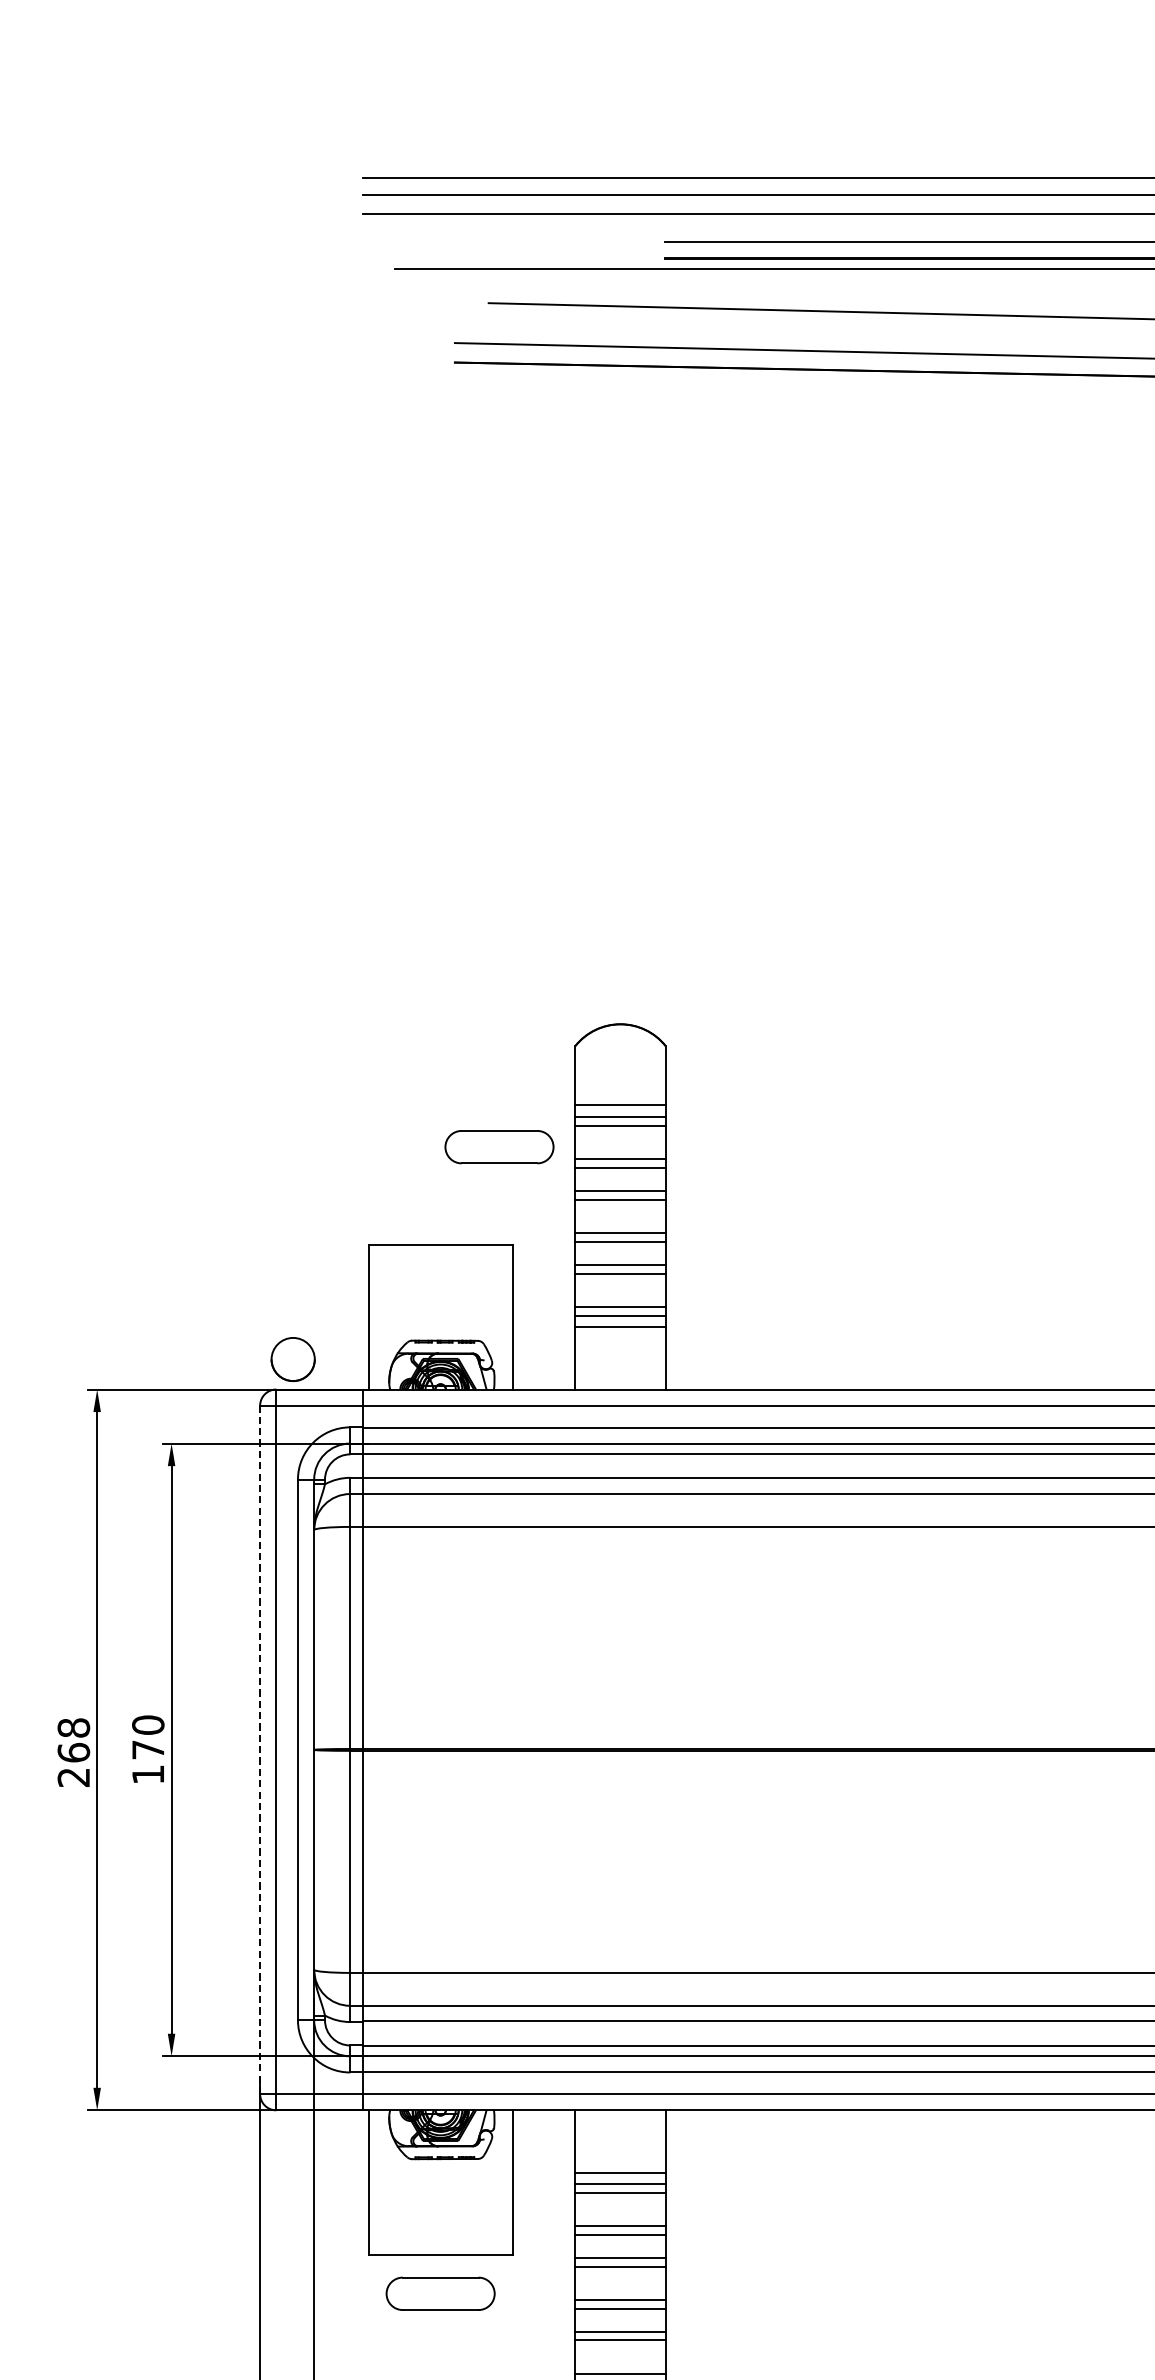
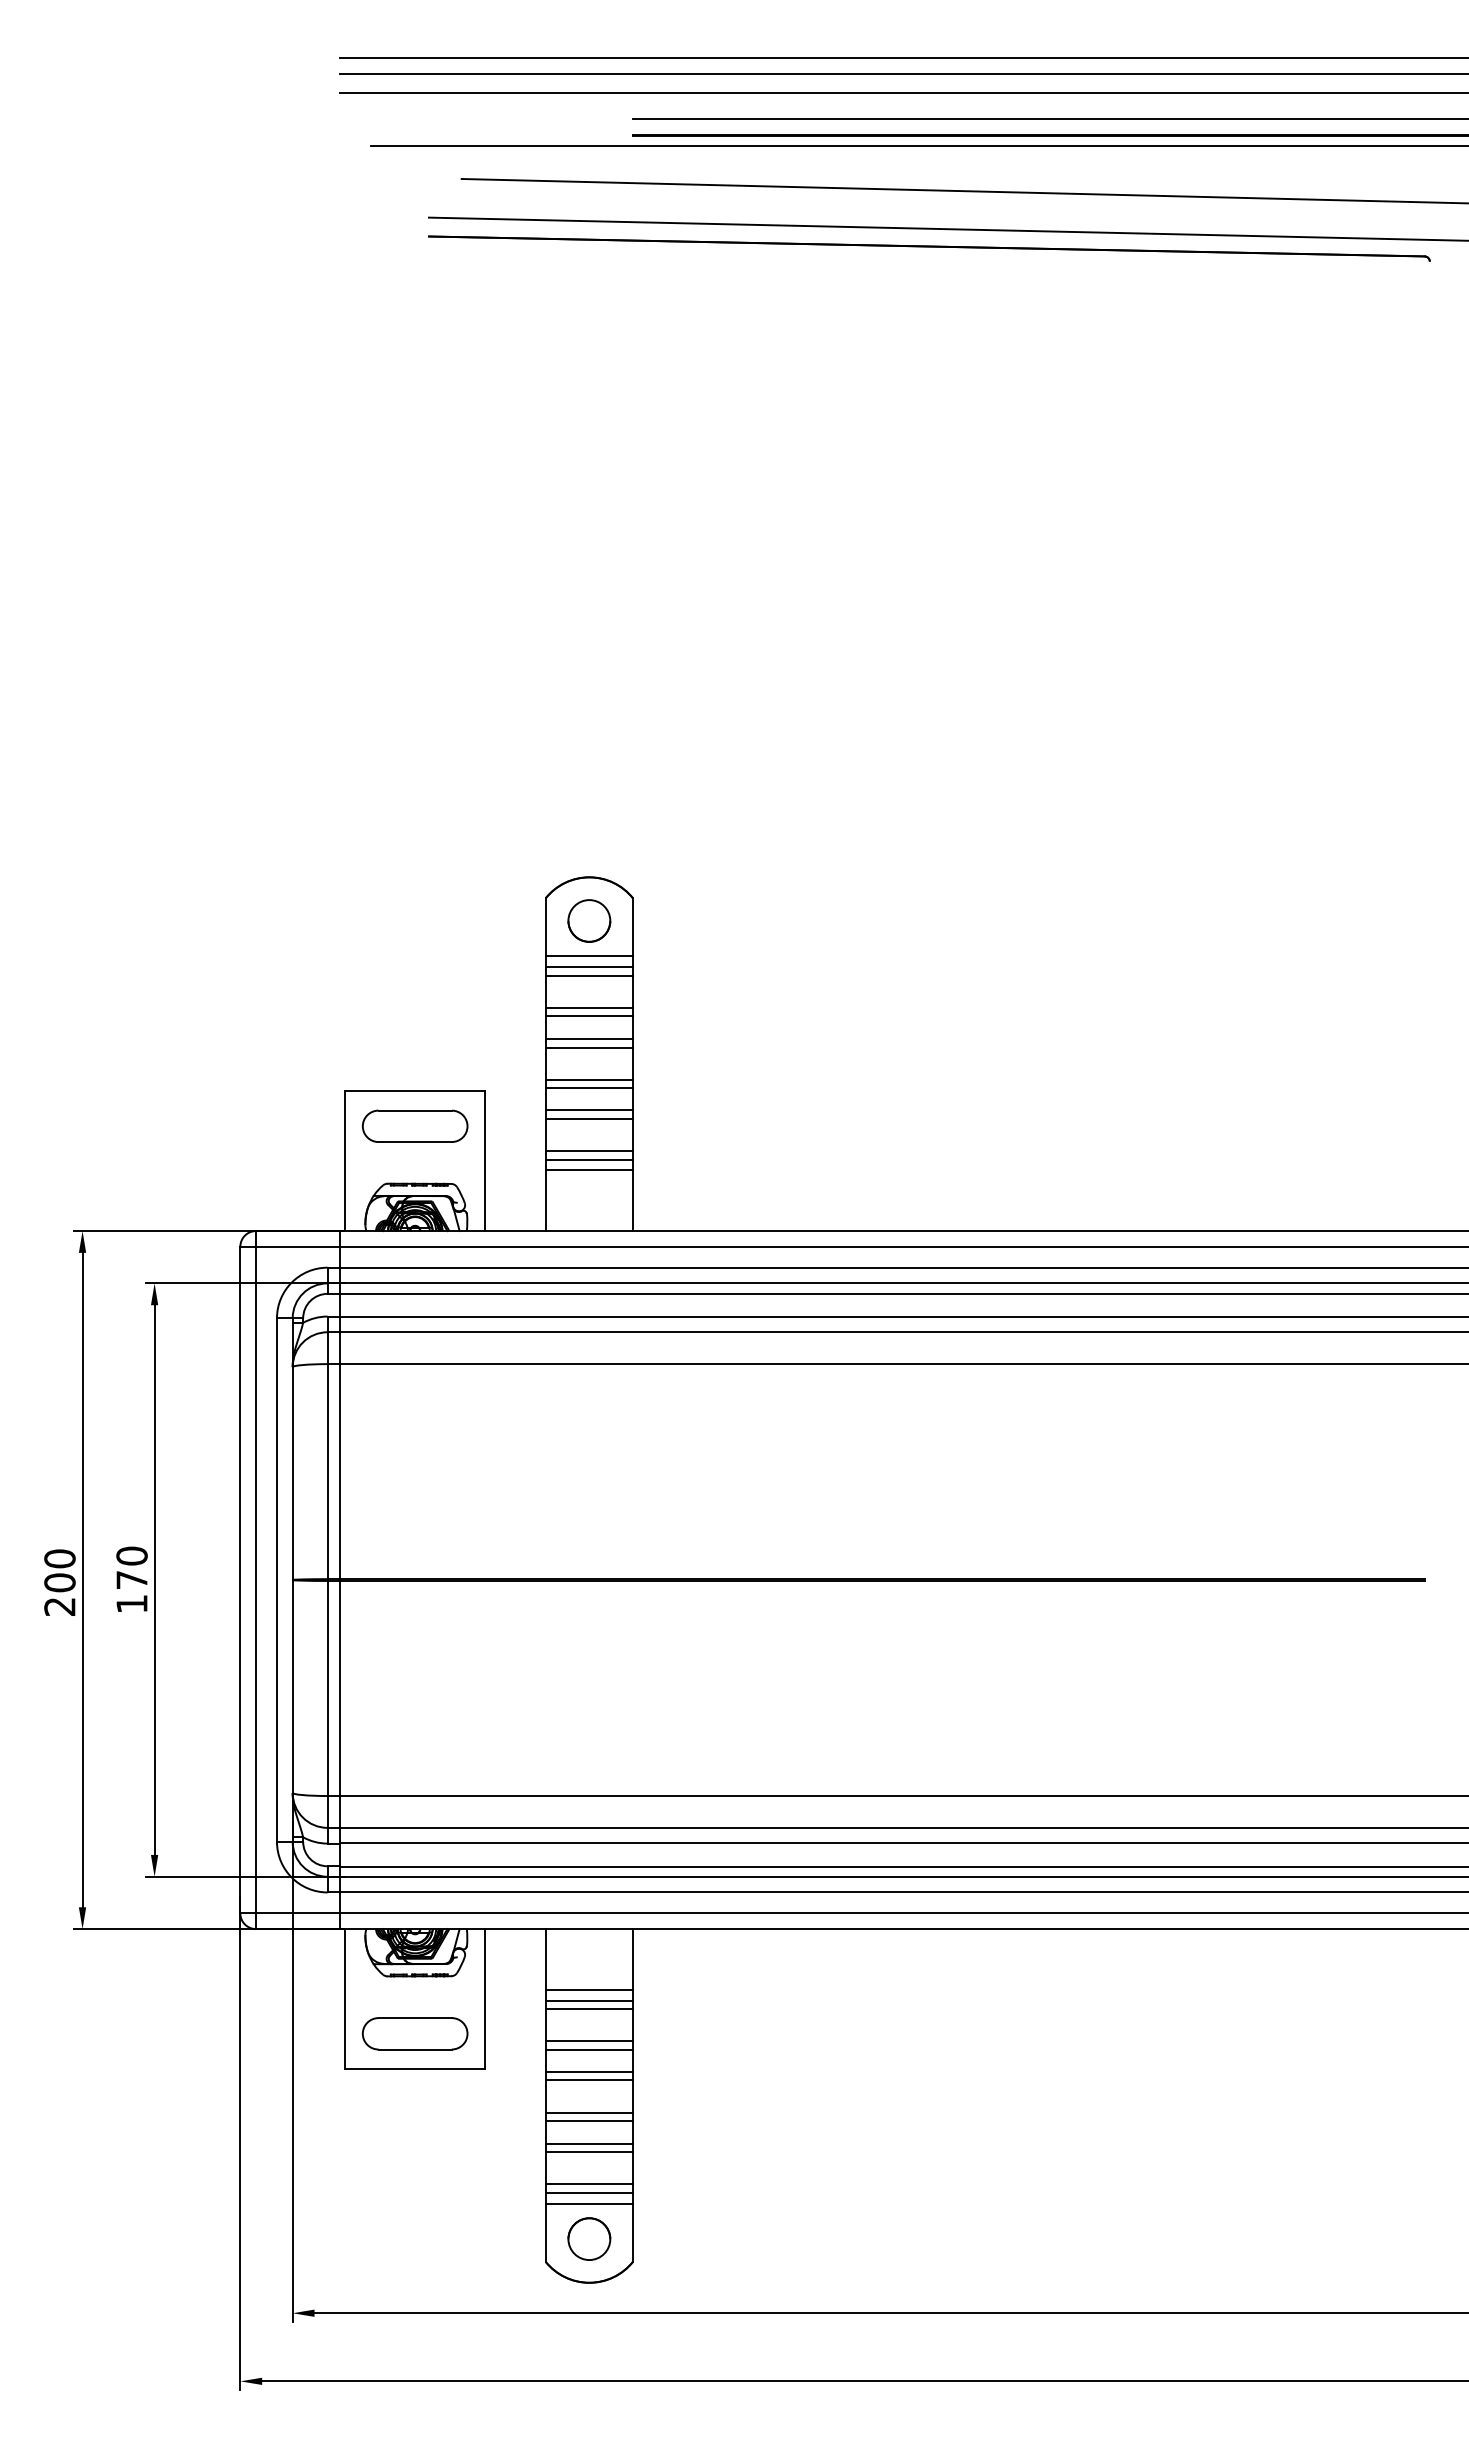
part: (498, 1146) -> (414, 1125), moved
part: (293, 1359) -> (589, 920), moved
text: (73, 1740) -> (59, 1570), 268 -> 200
line: (260, 1749) -> (240, 1579), dashed -> solid
part: (439, 2293) -> (414, 2033), moved

